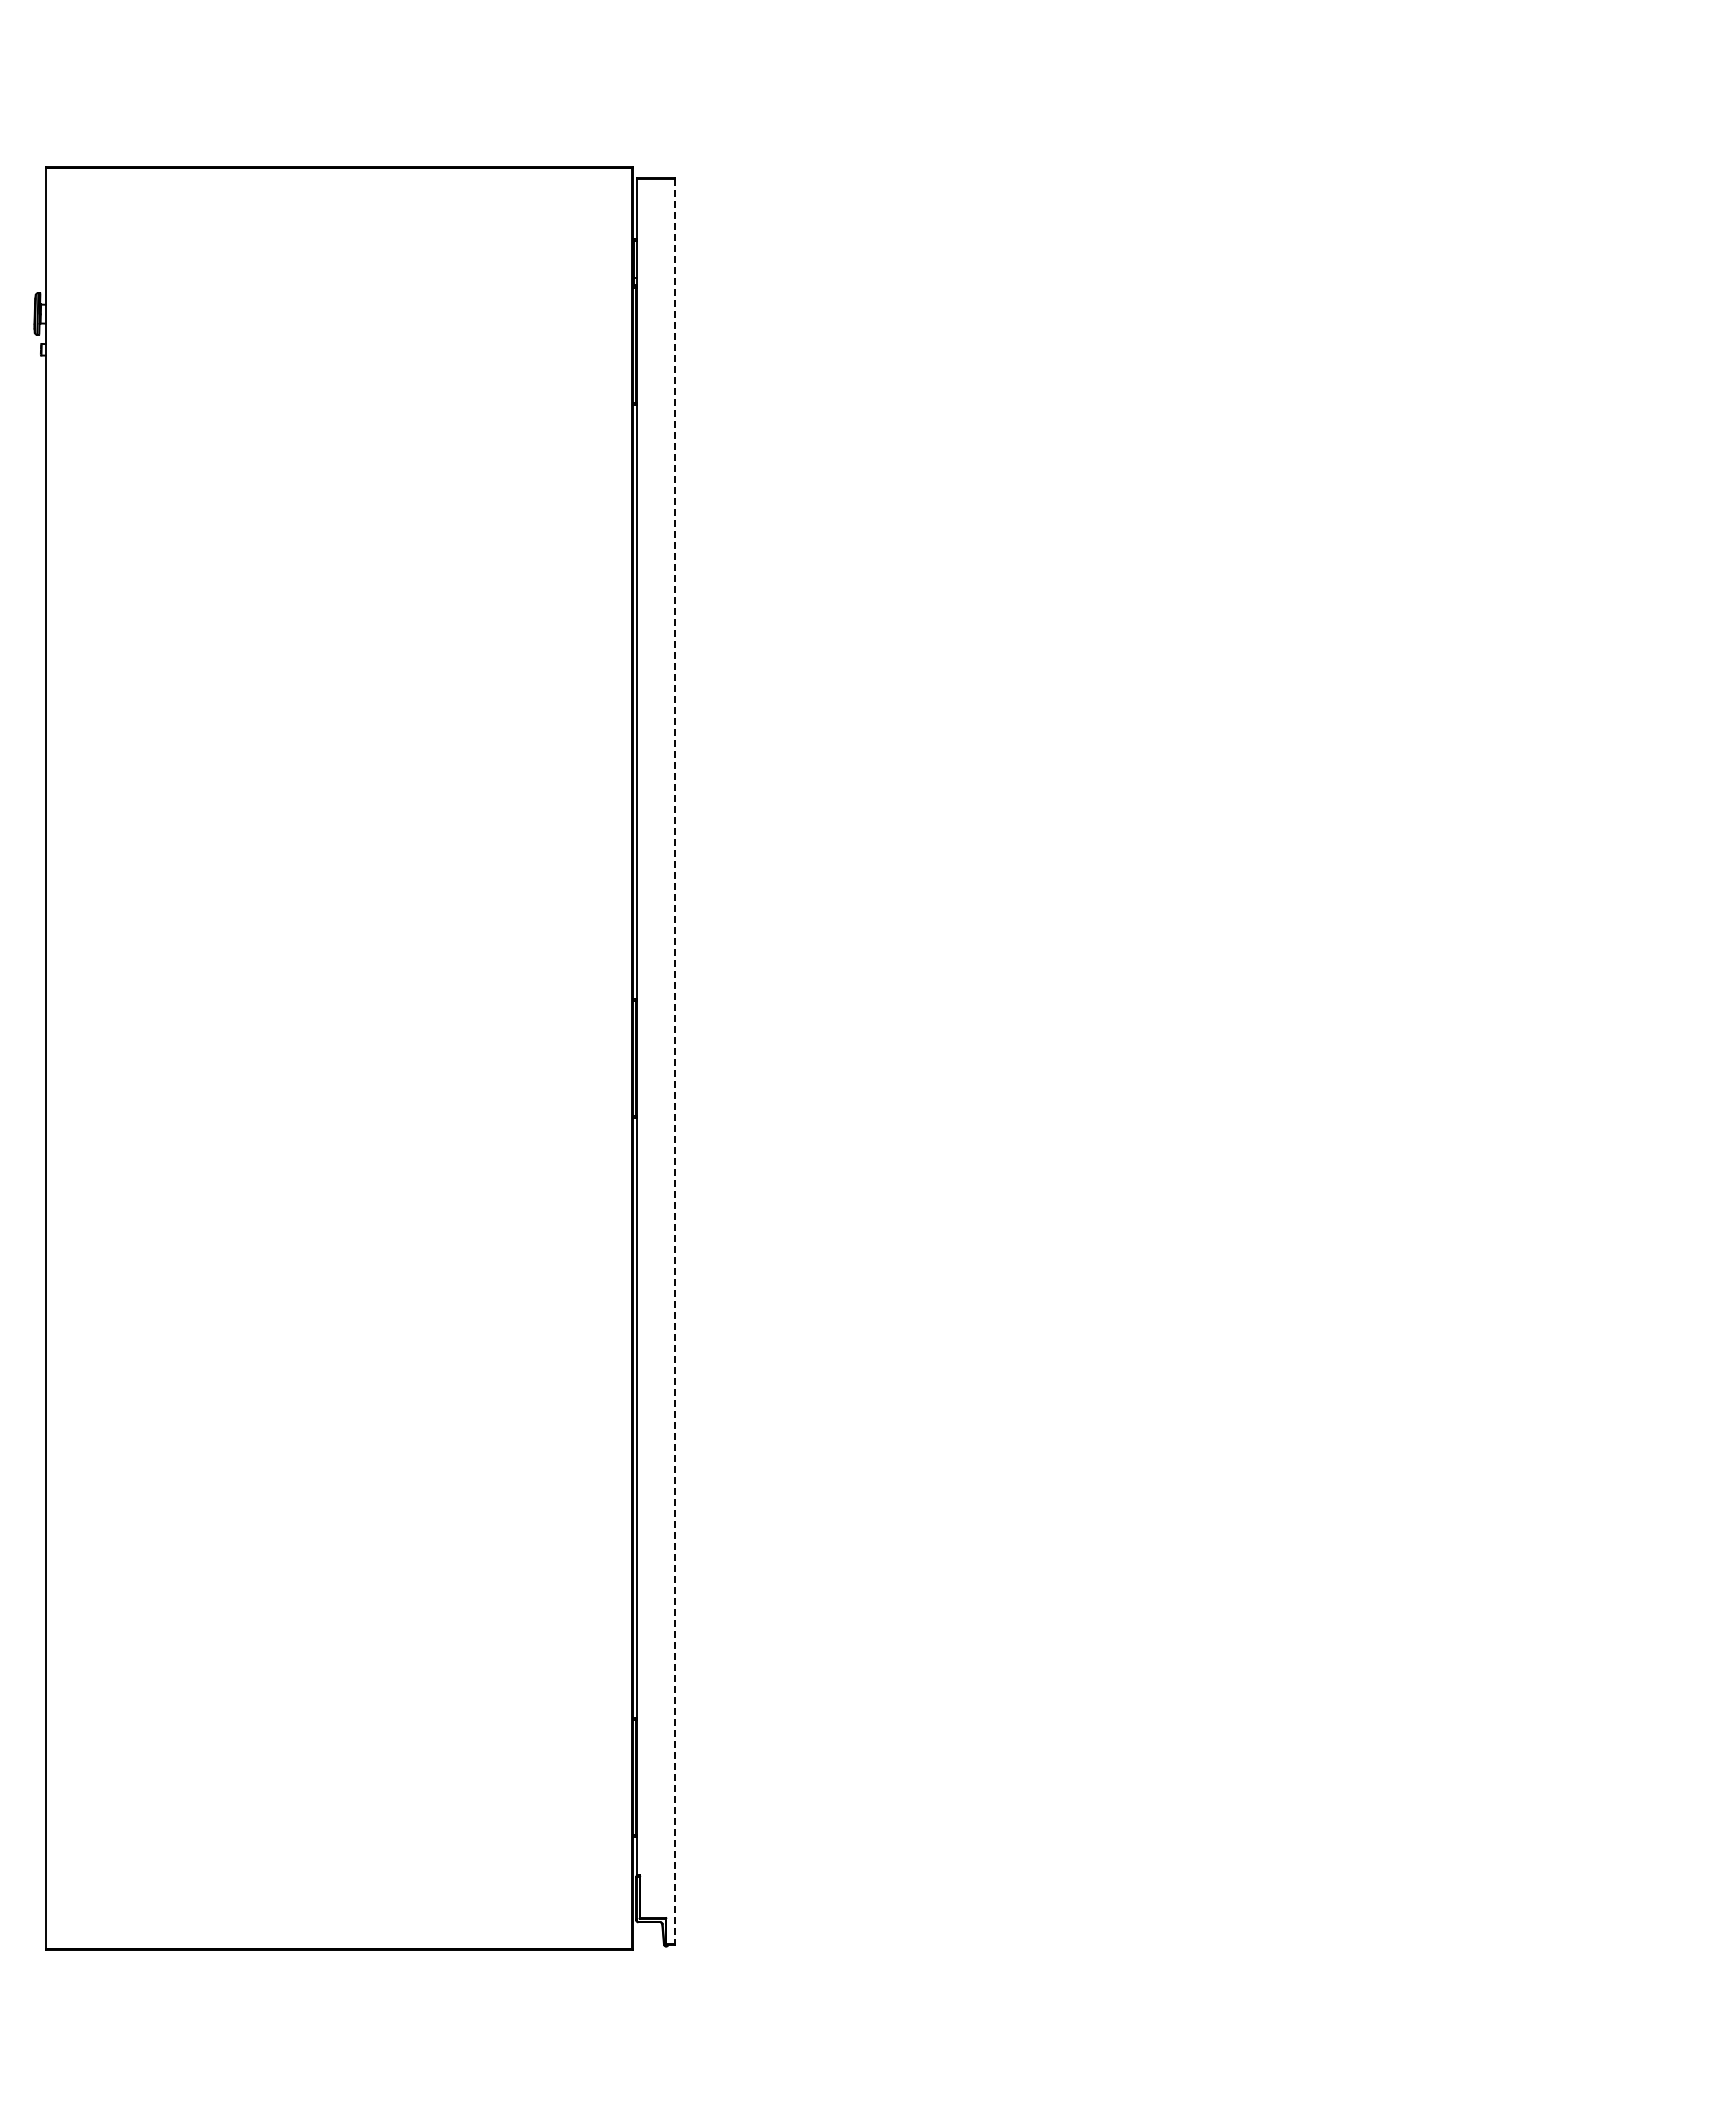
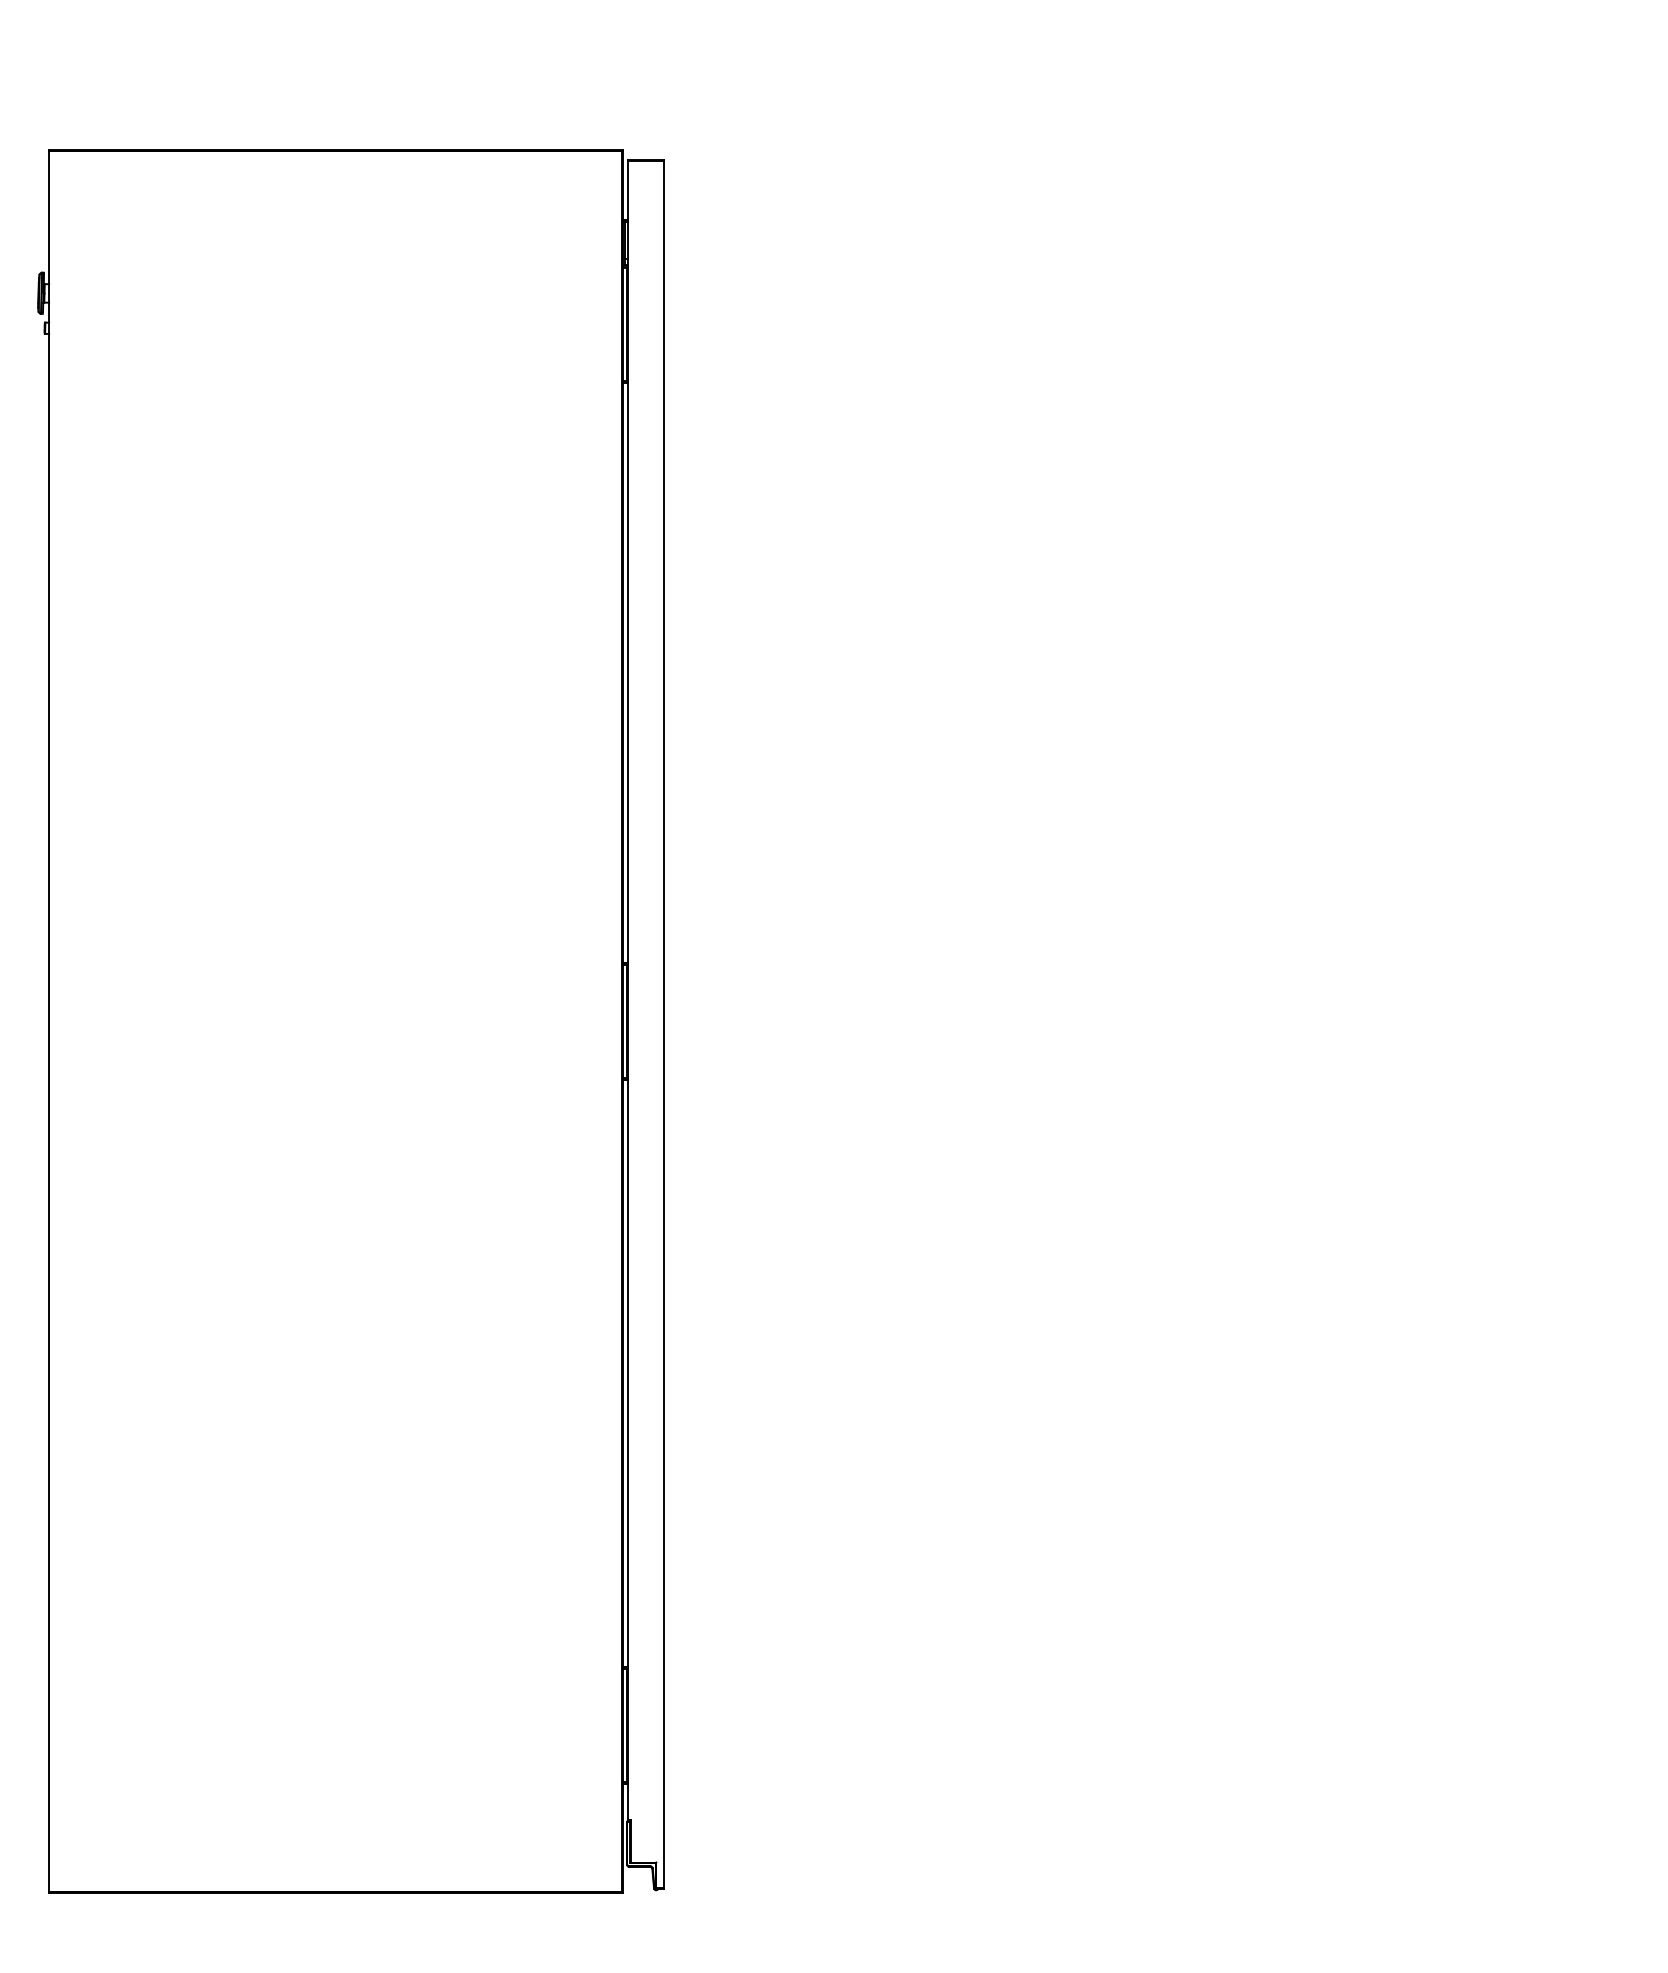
line: (674, 1061) -> (664, 1024), dashed -> solid

